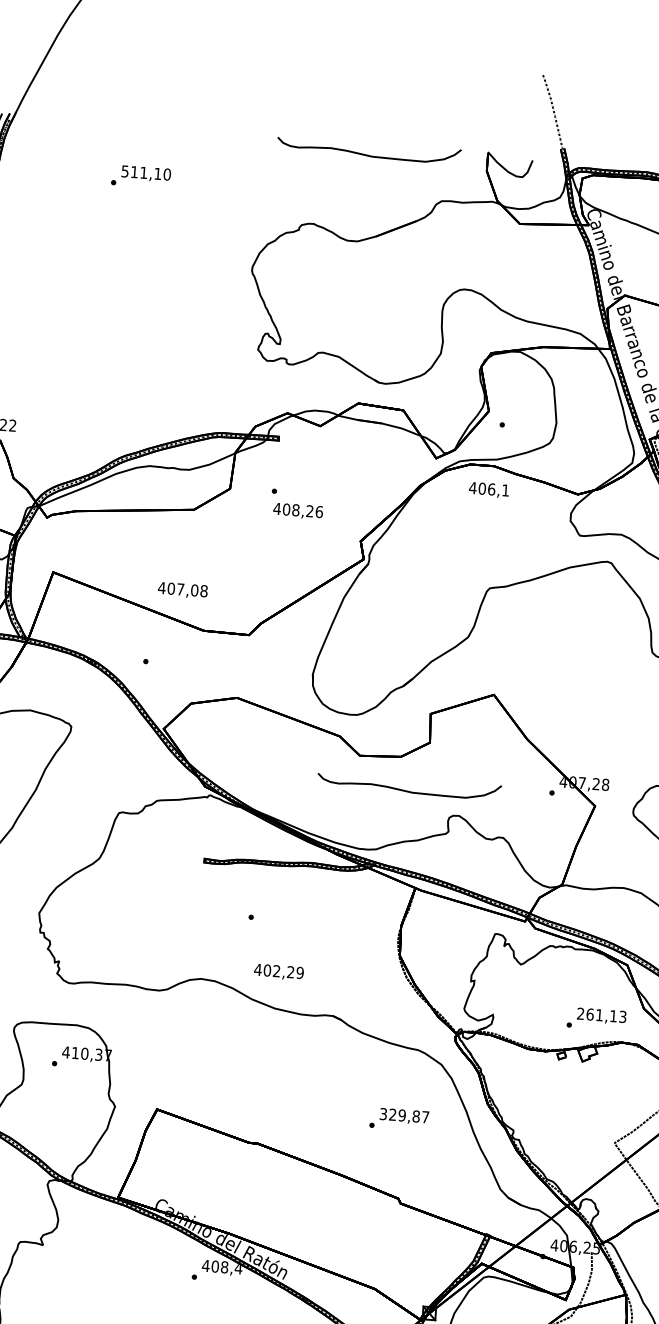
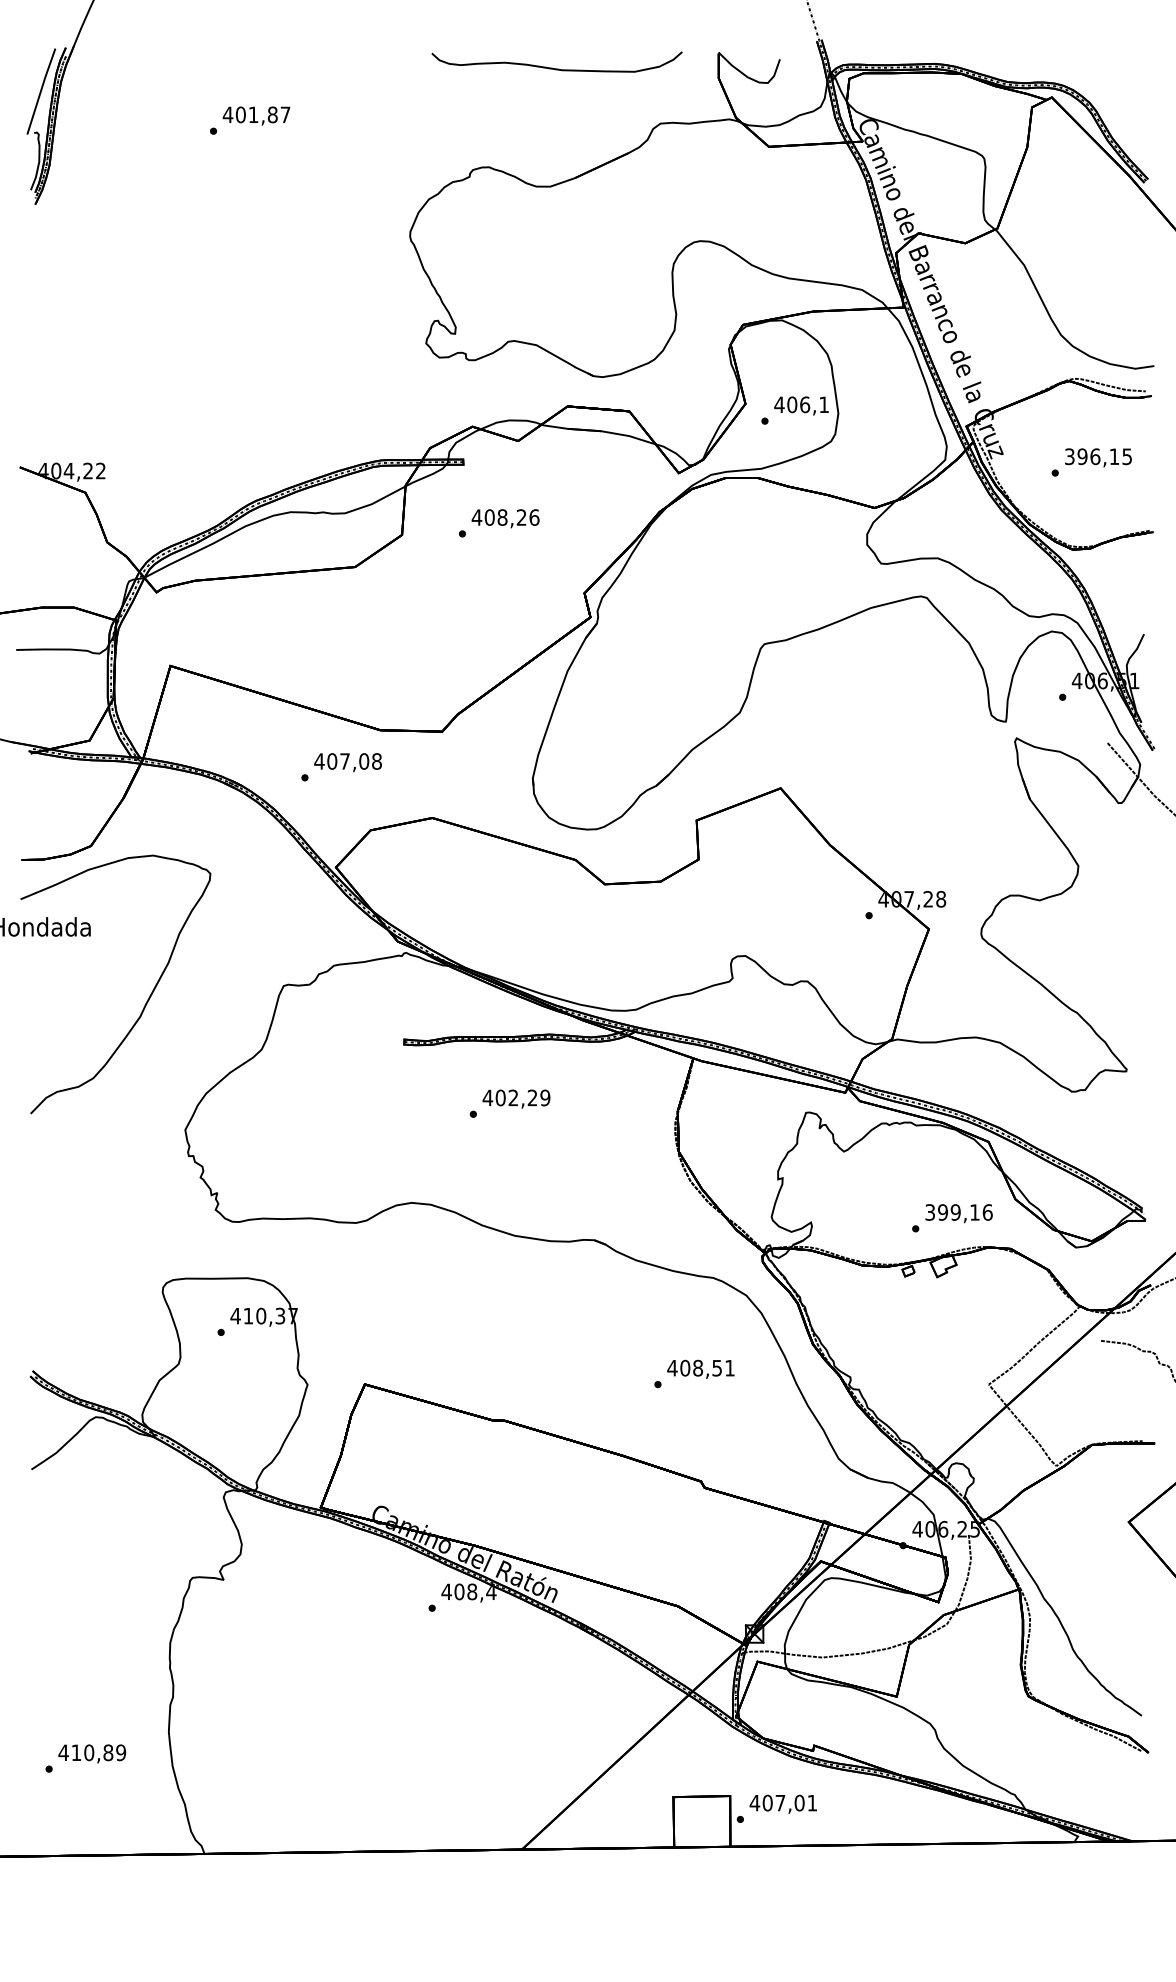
text: (146, 172) -> (256, 114), 511,10 -> 401,87
text: (489, 489) -> (801, 405), moved
text: (298, 511) -> (505, 518), moved
text: (182, 590) -> (347, 762), moved
curve: (408, 791) -> (674, 927), removed
text: (278, 971) -> (516, 1098), moved
text: (601, 1015) -> (958, 1212), 261,13 -> 399,16
text: (404, 1115) -> (700, 1367), 329,87 -> 408,51

